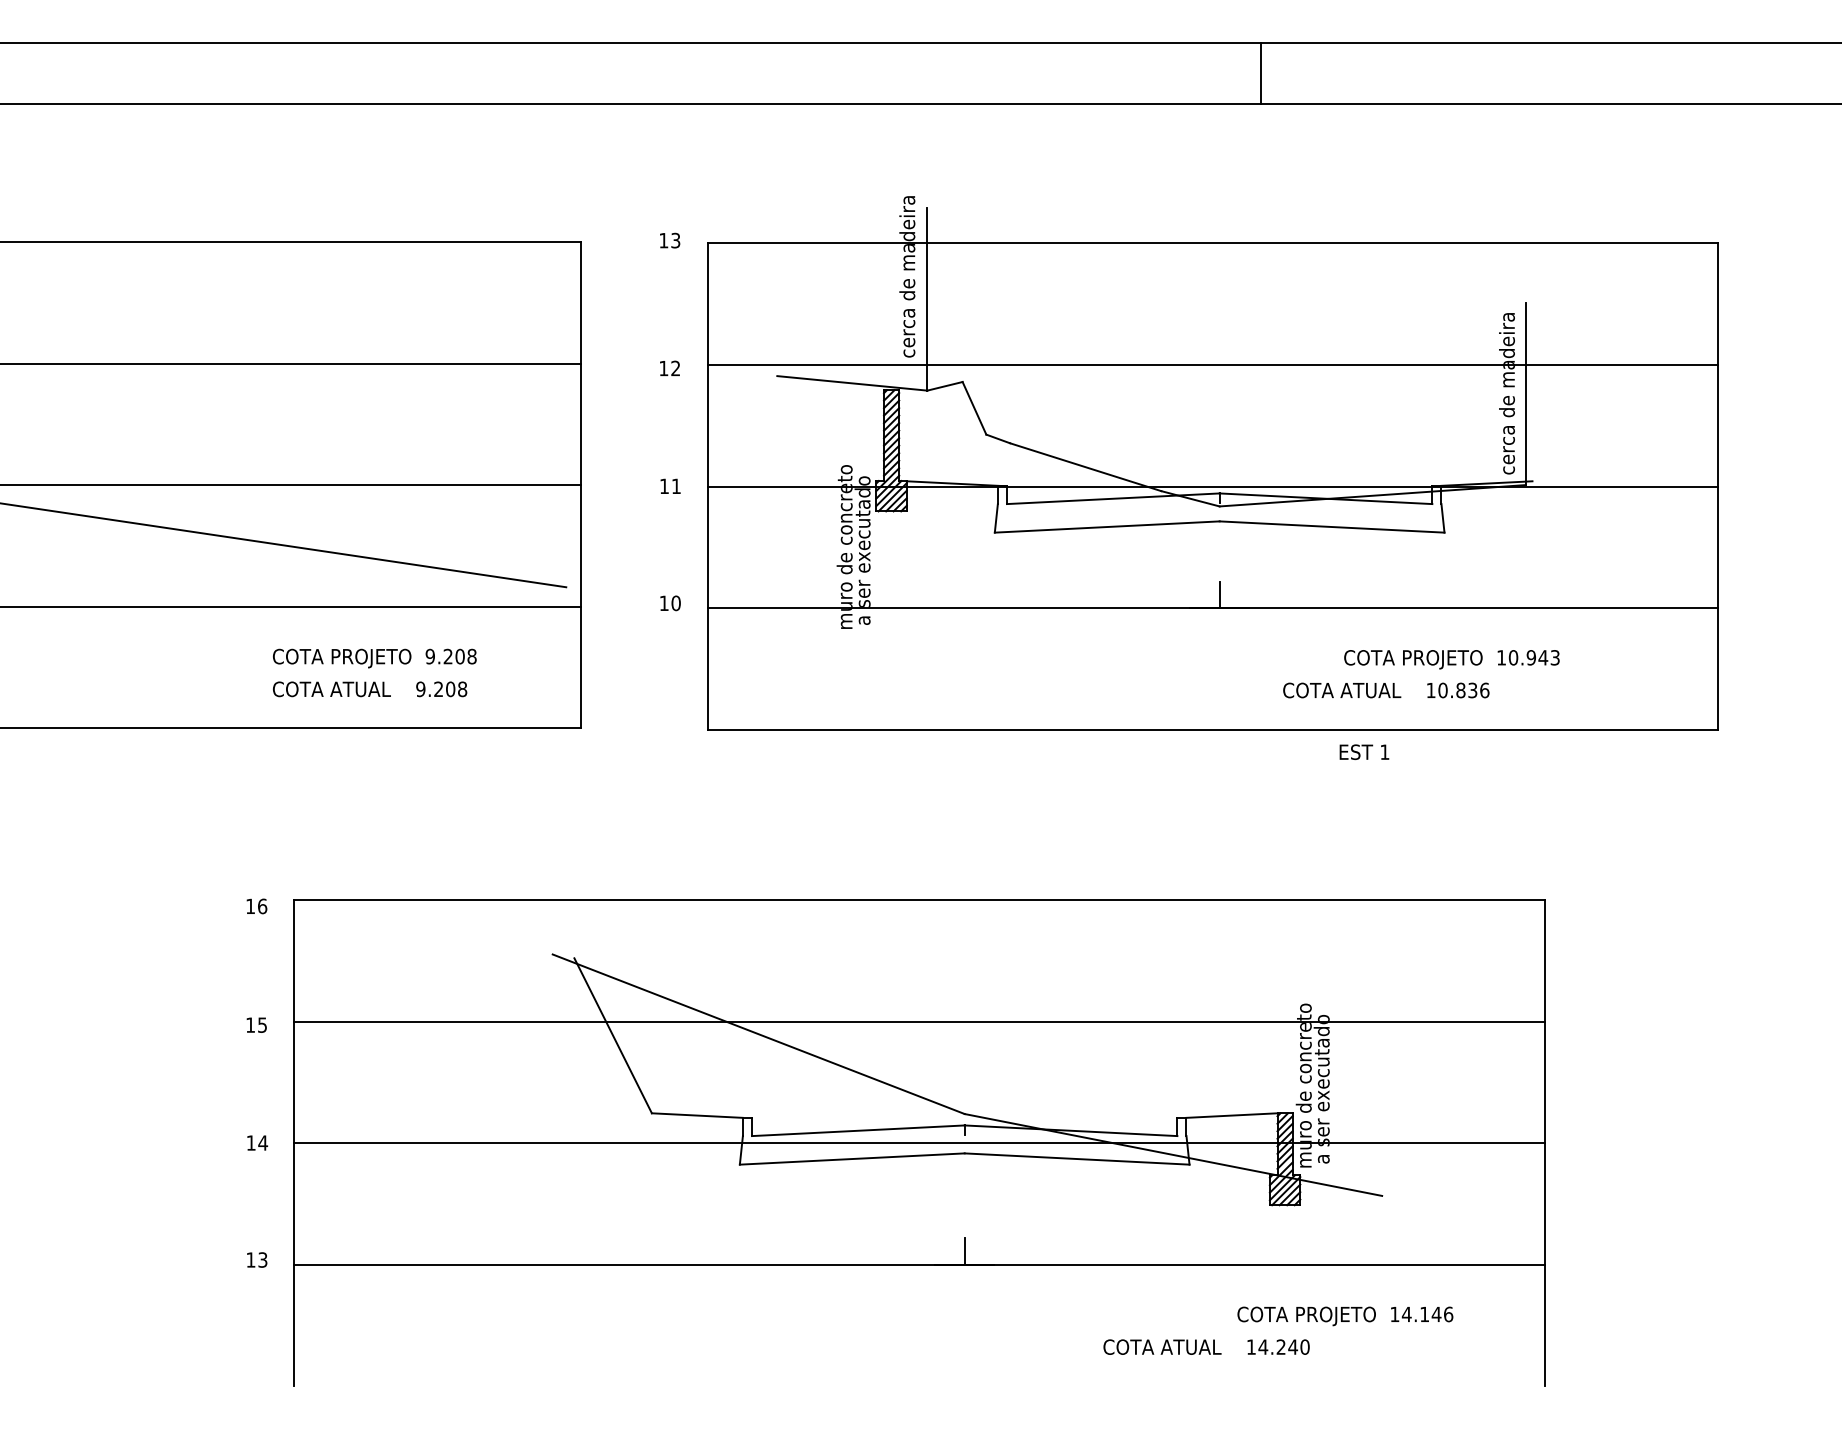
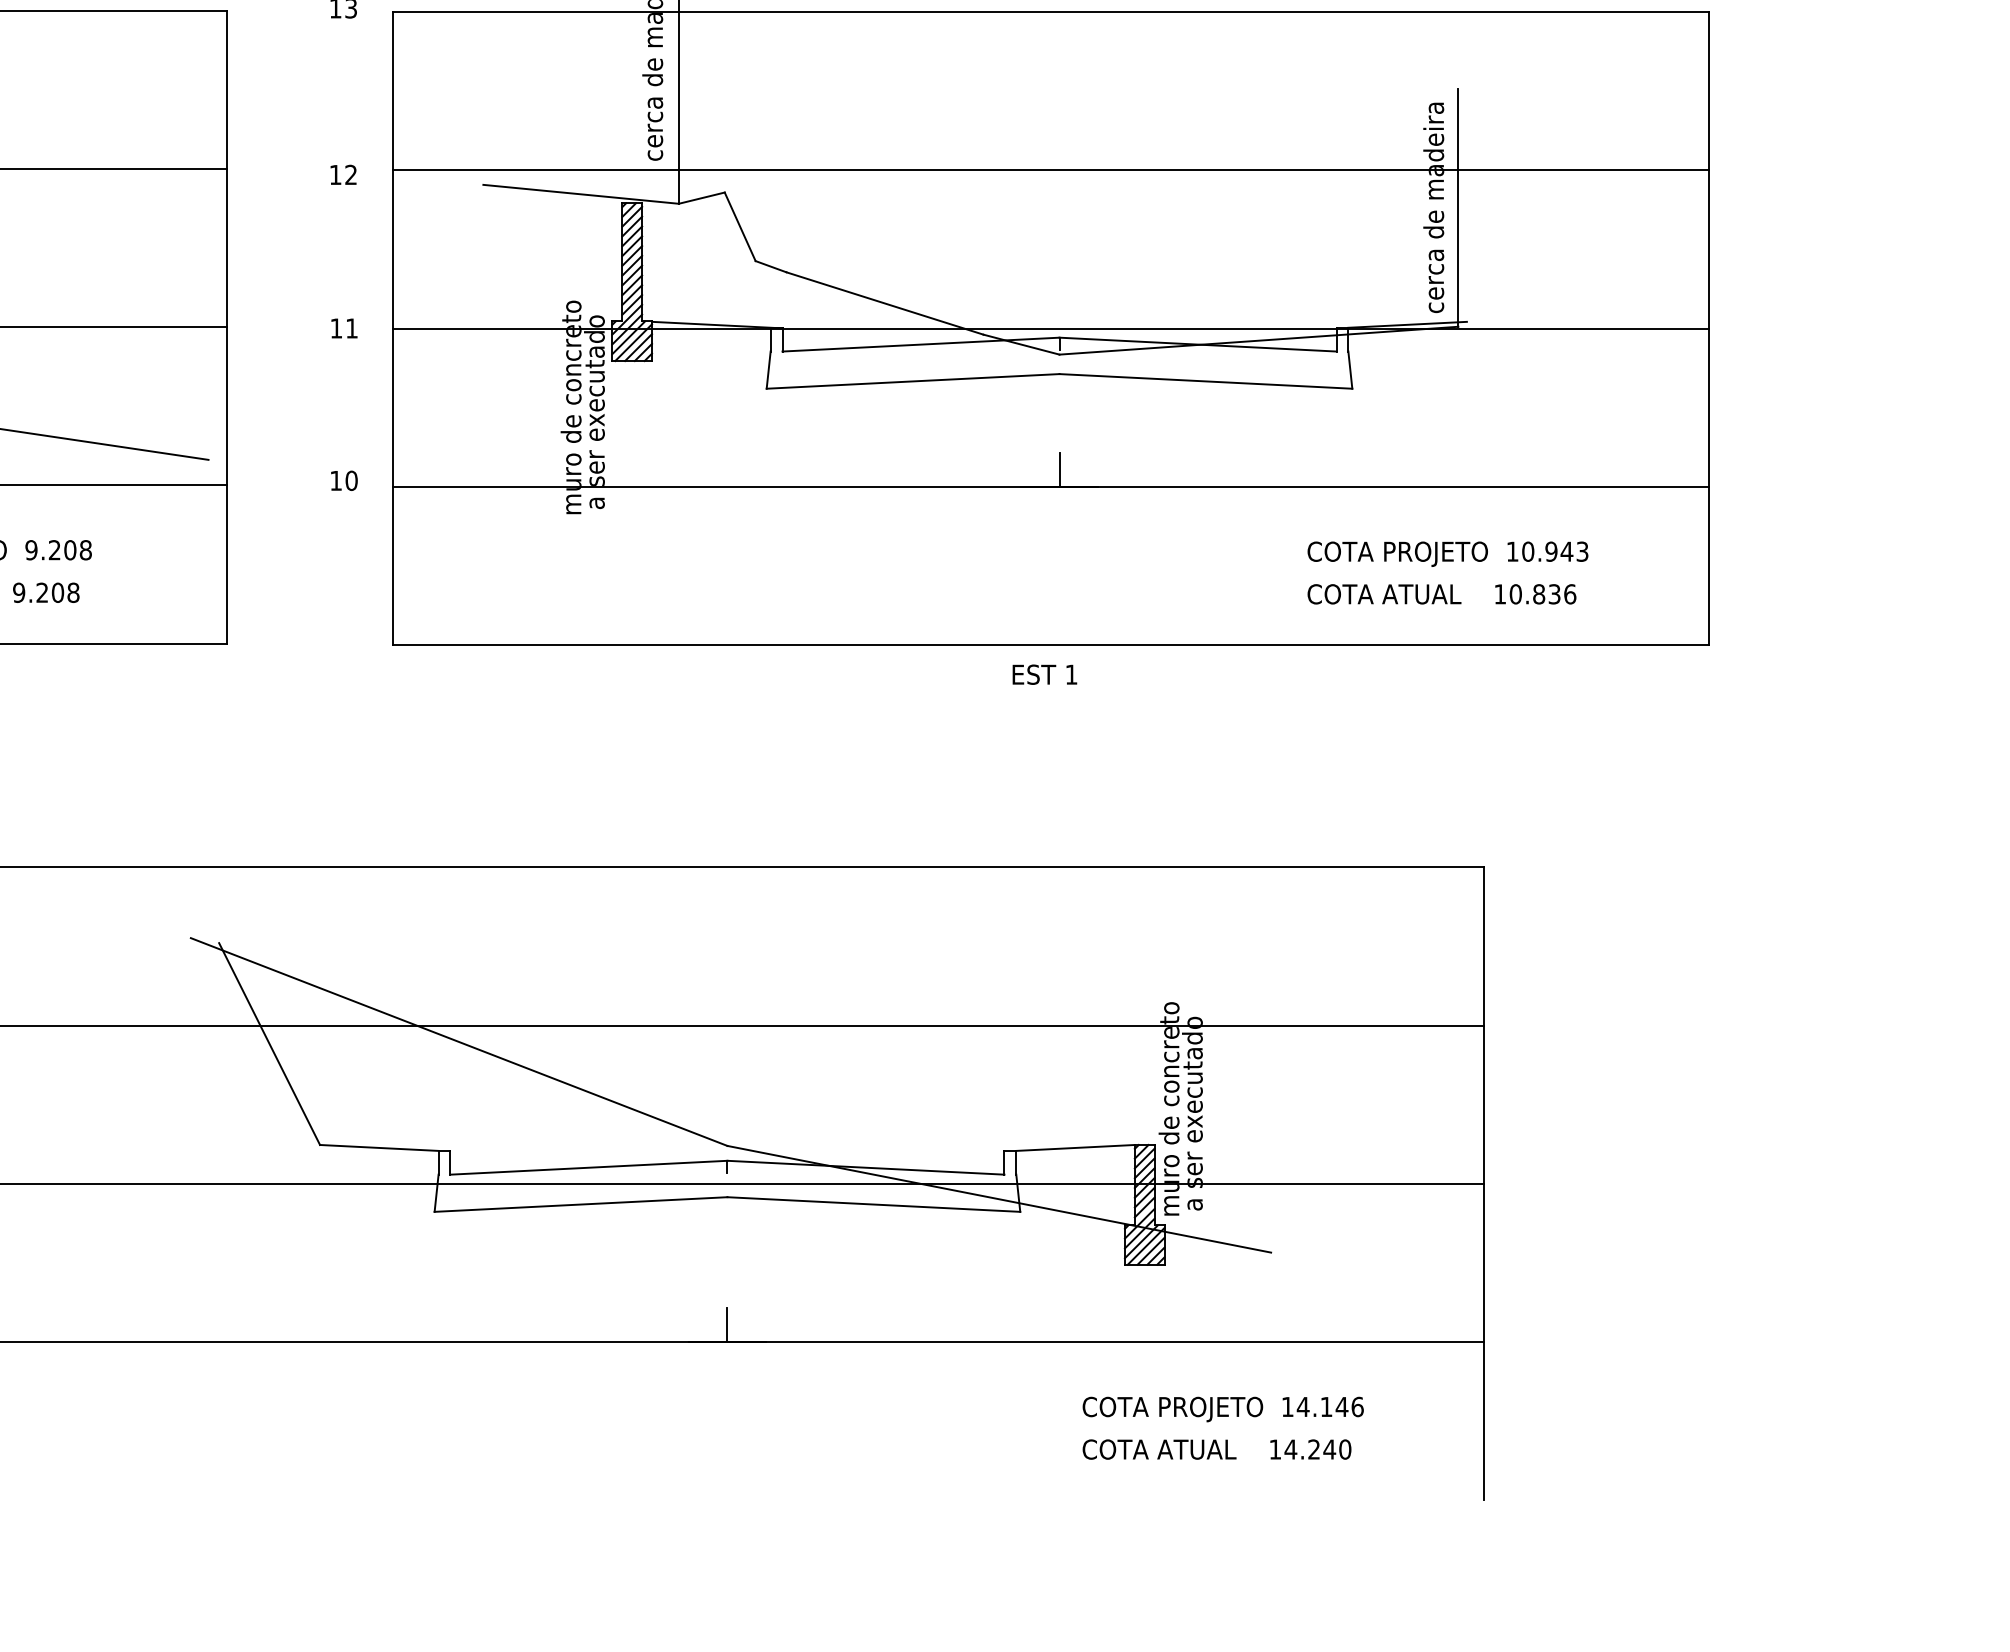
text: (1451, 659) -> (1447, 553), moved
text: (1386, 690) -> (1442, 594), moved
text: (1364, 751) -> (1044, 673), moved
text: (1206, 1346) -> (1216, 1448), moved

